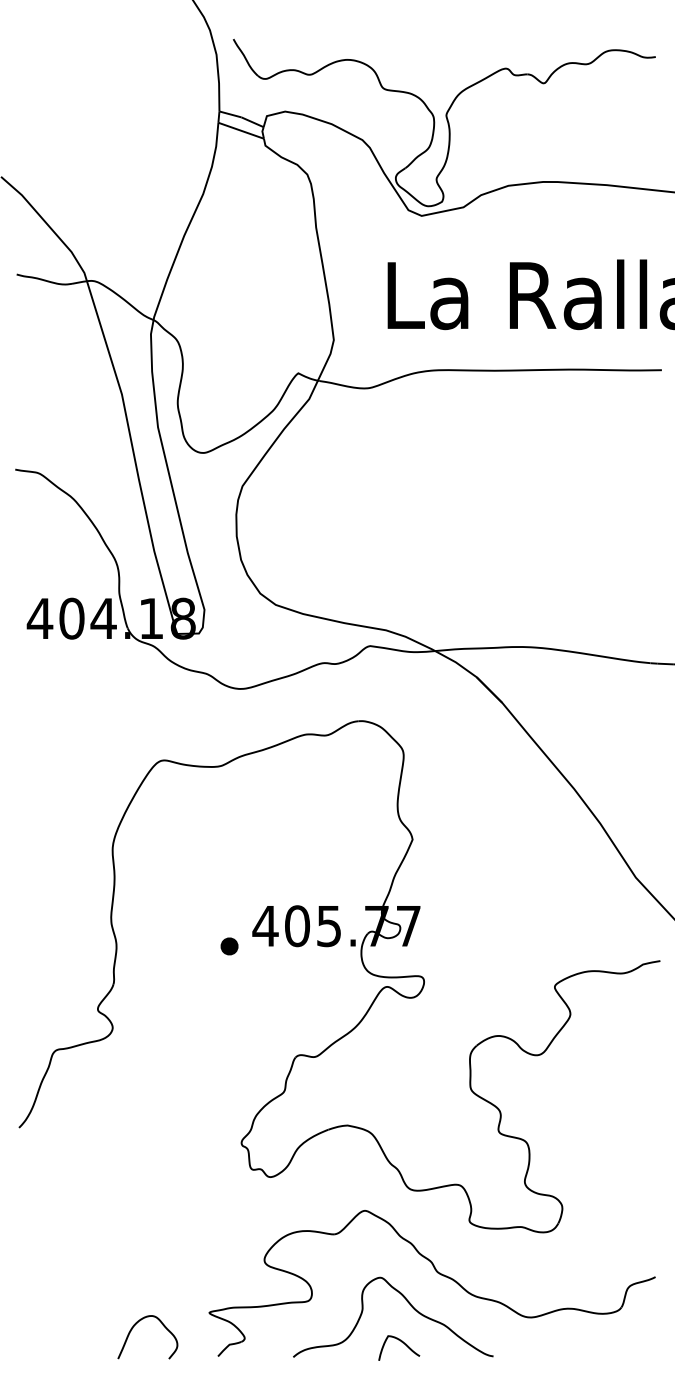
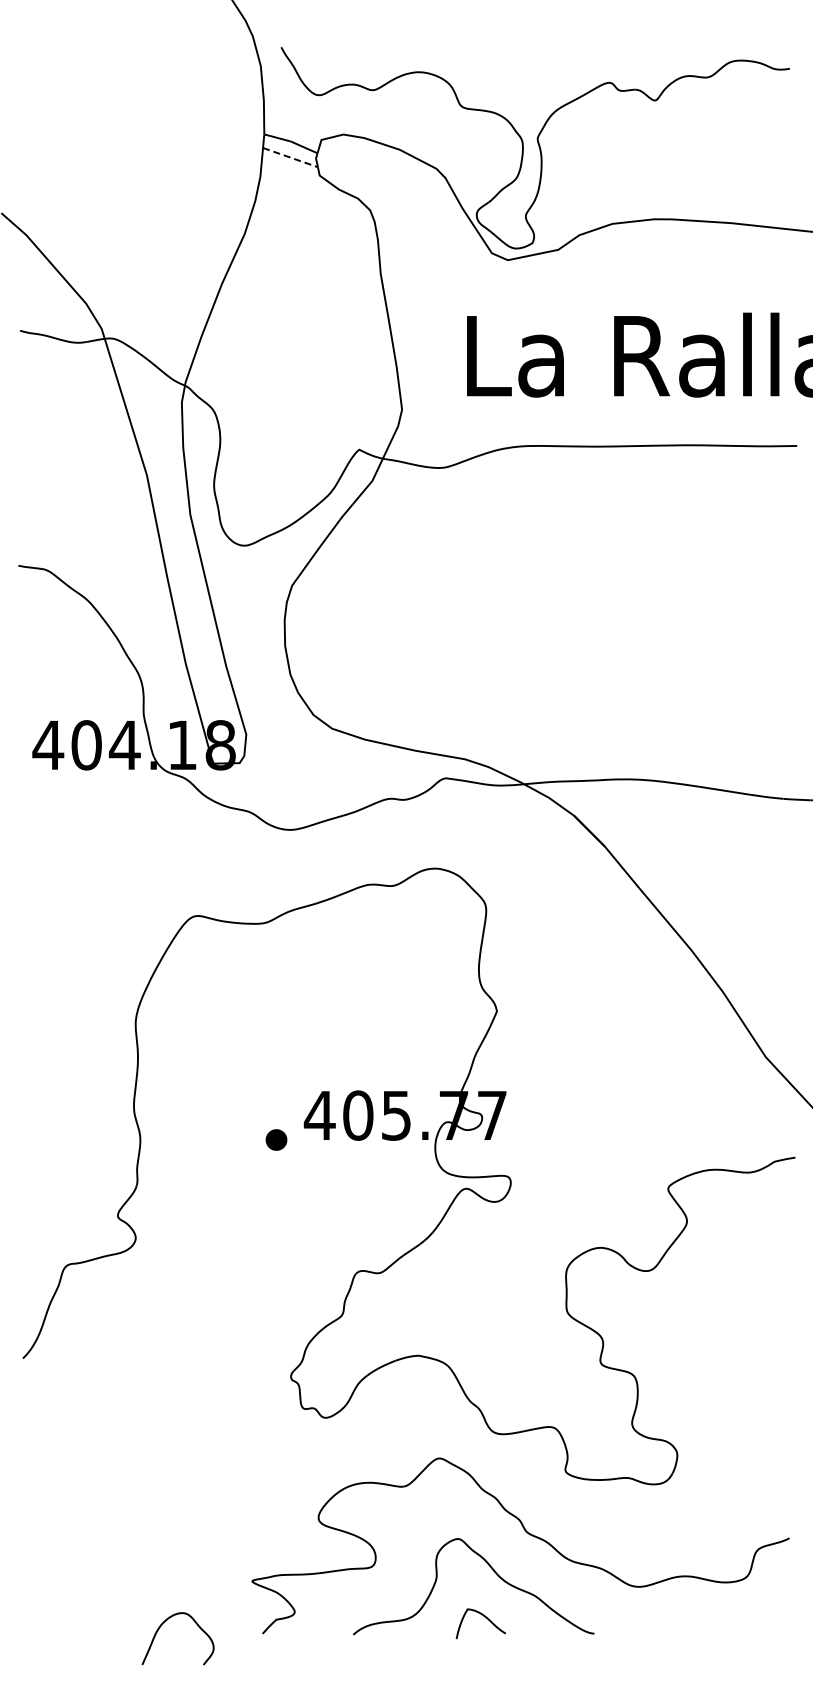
line: (241, 130) -> (290, 157), solid -> dashed
curve: (135, 1325) -> (163, 1624), moved

